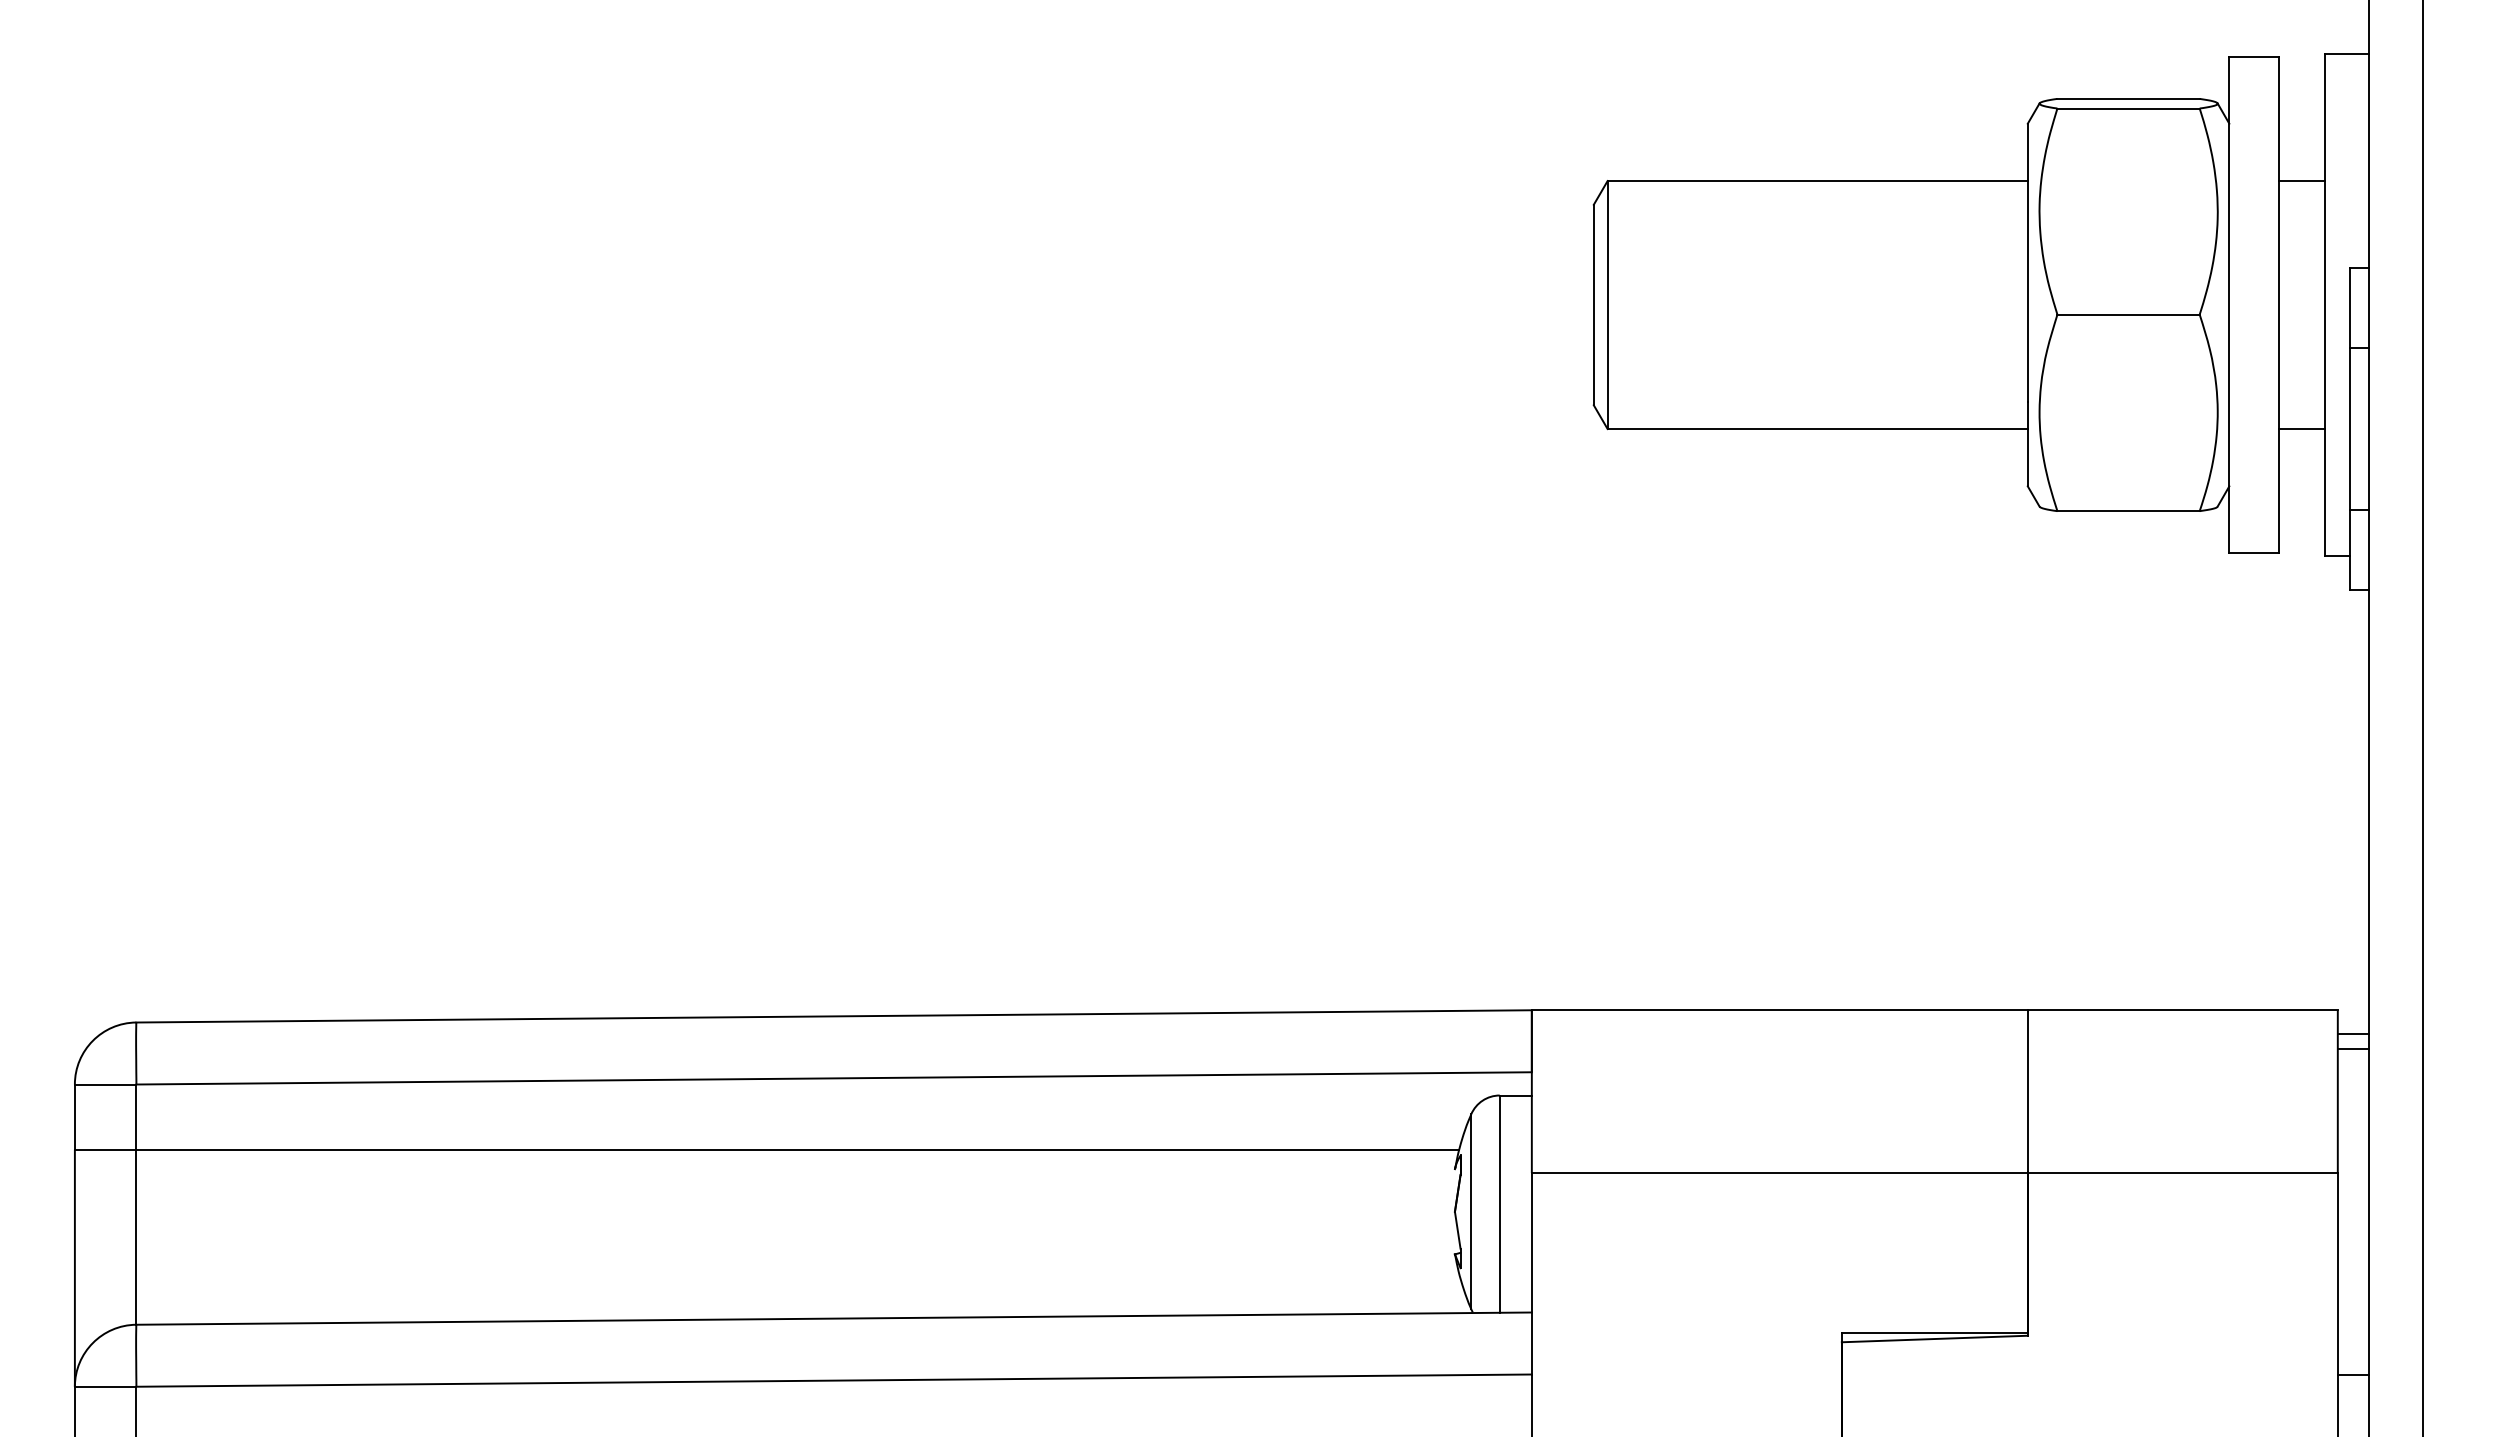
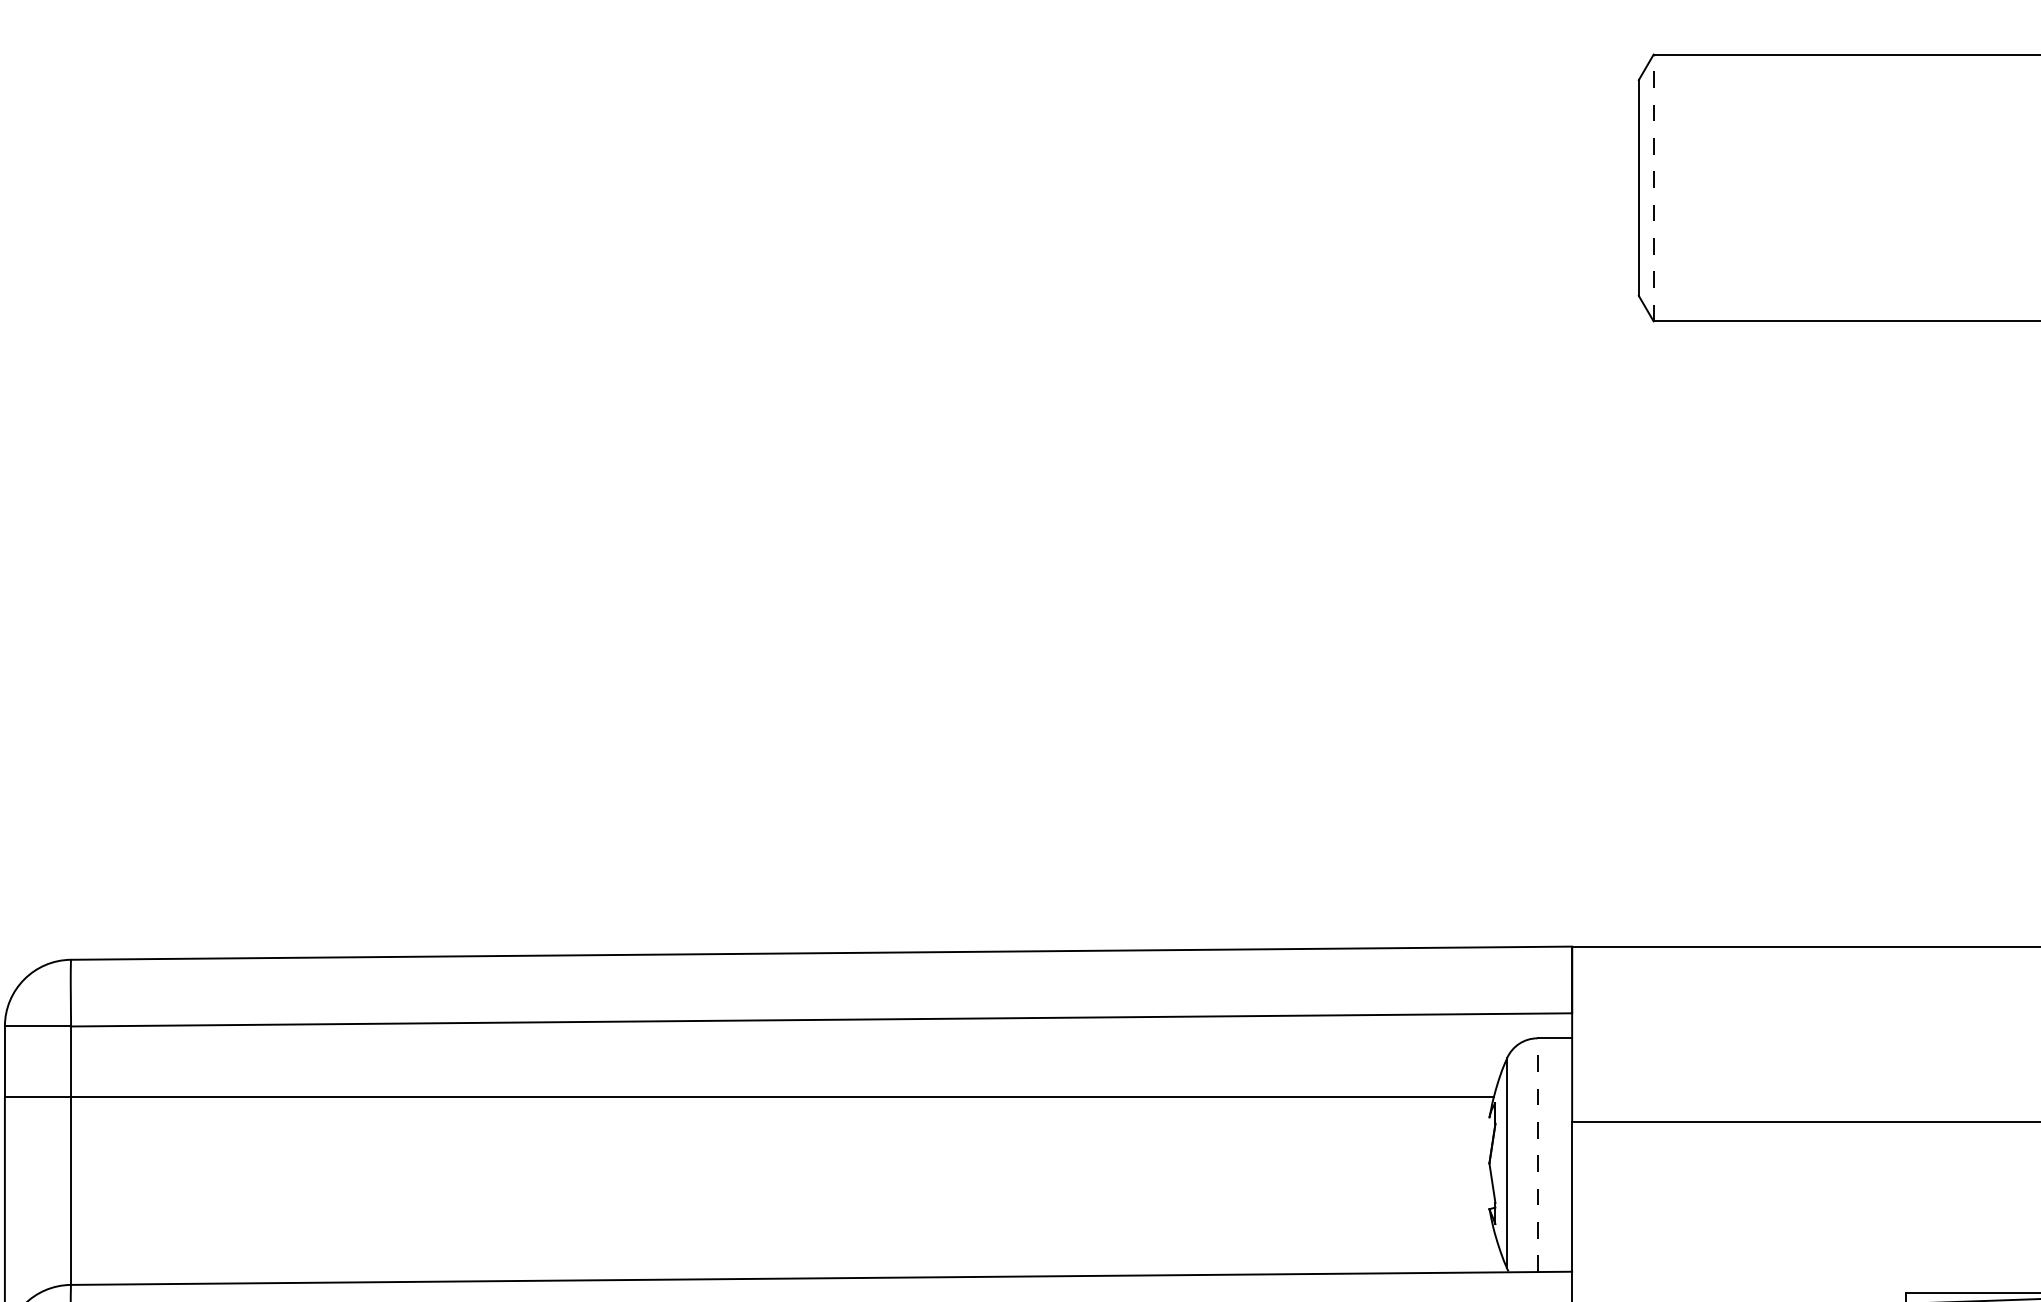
line: (1607, 305) -> (1653, 188), solid -> dashed
line: (1499, 1204) -> (1537, 1155), solid -> dashed

